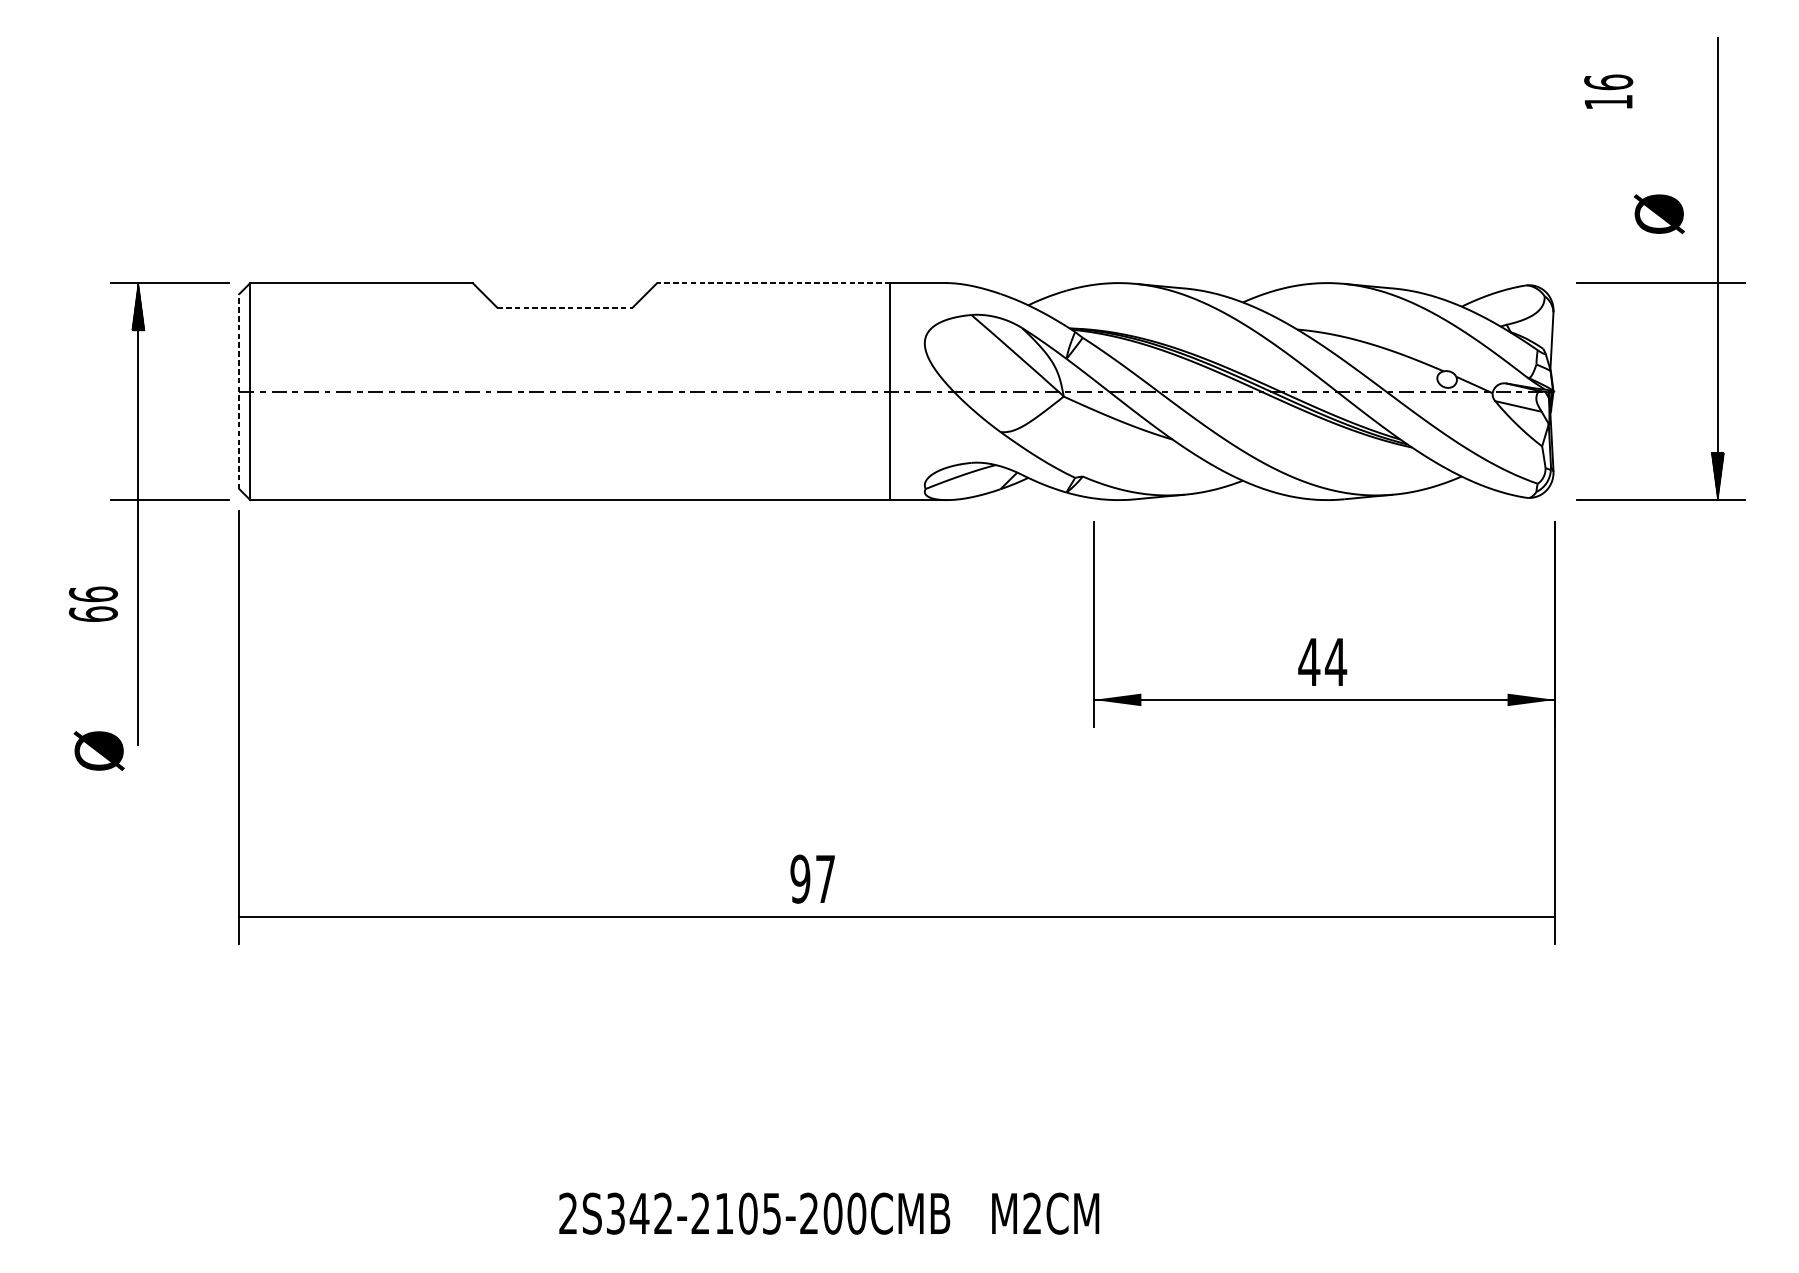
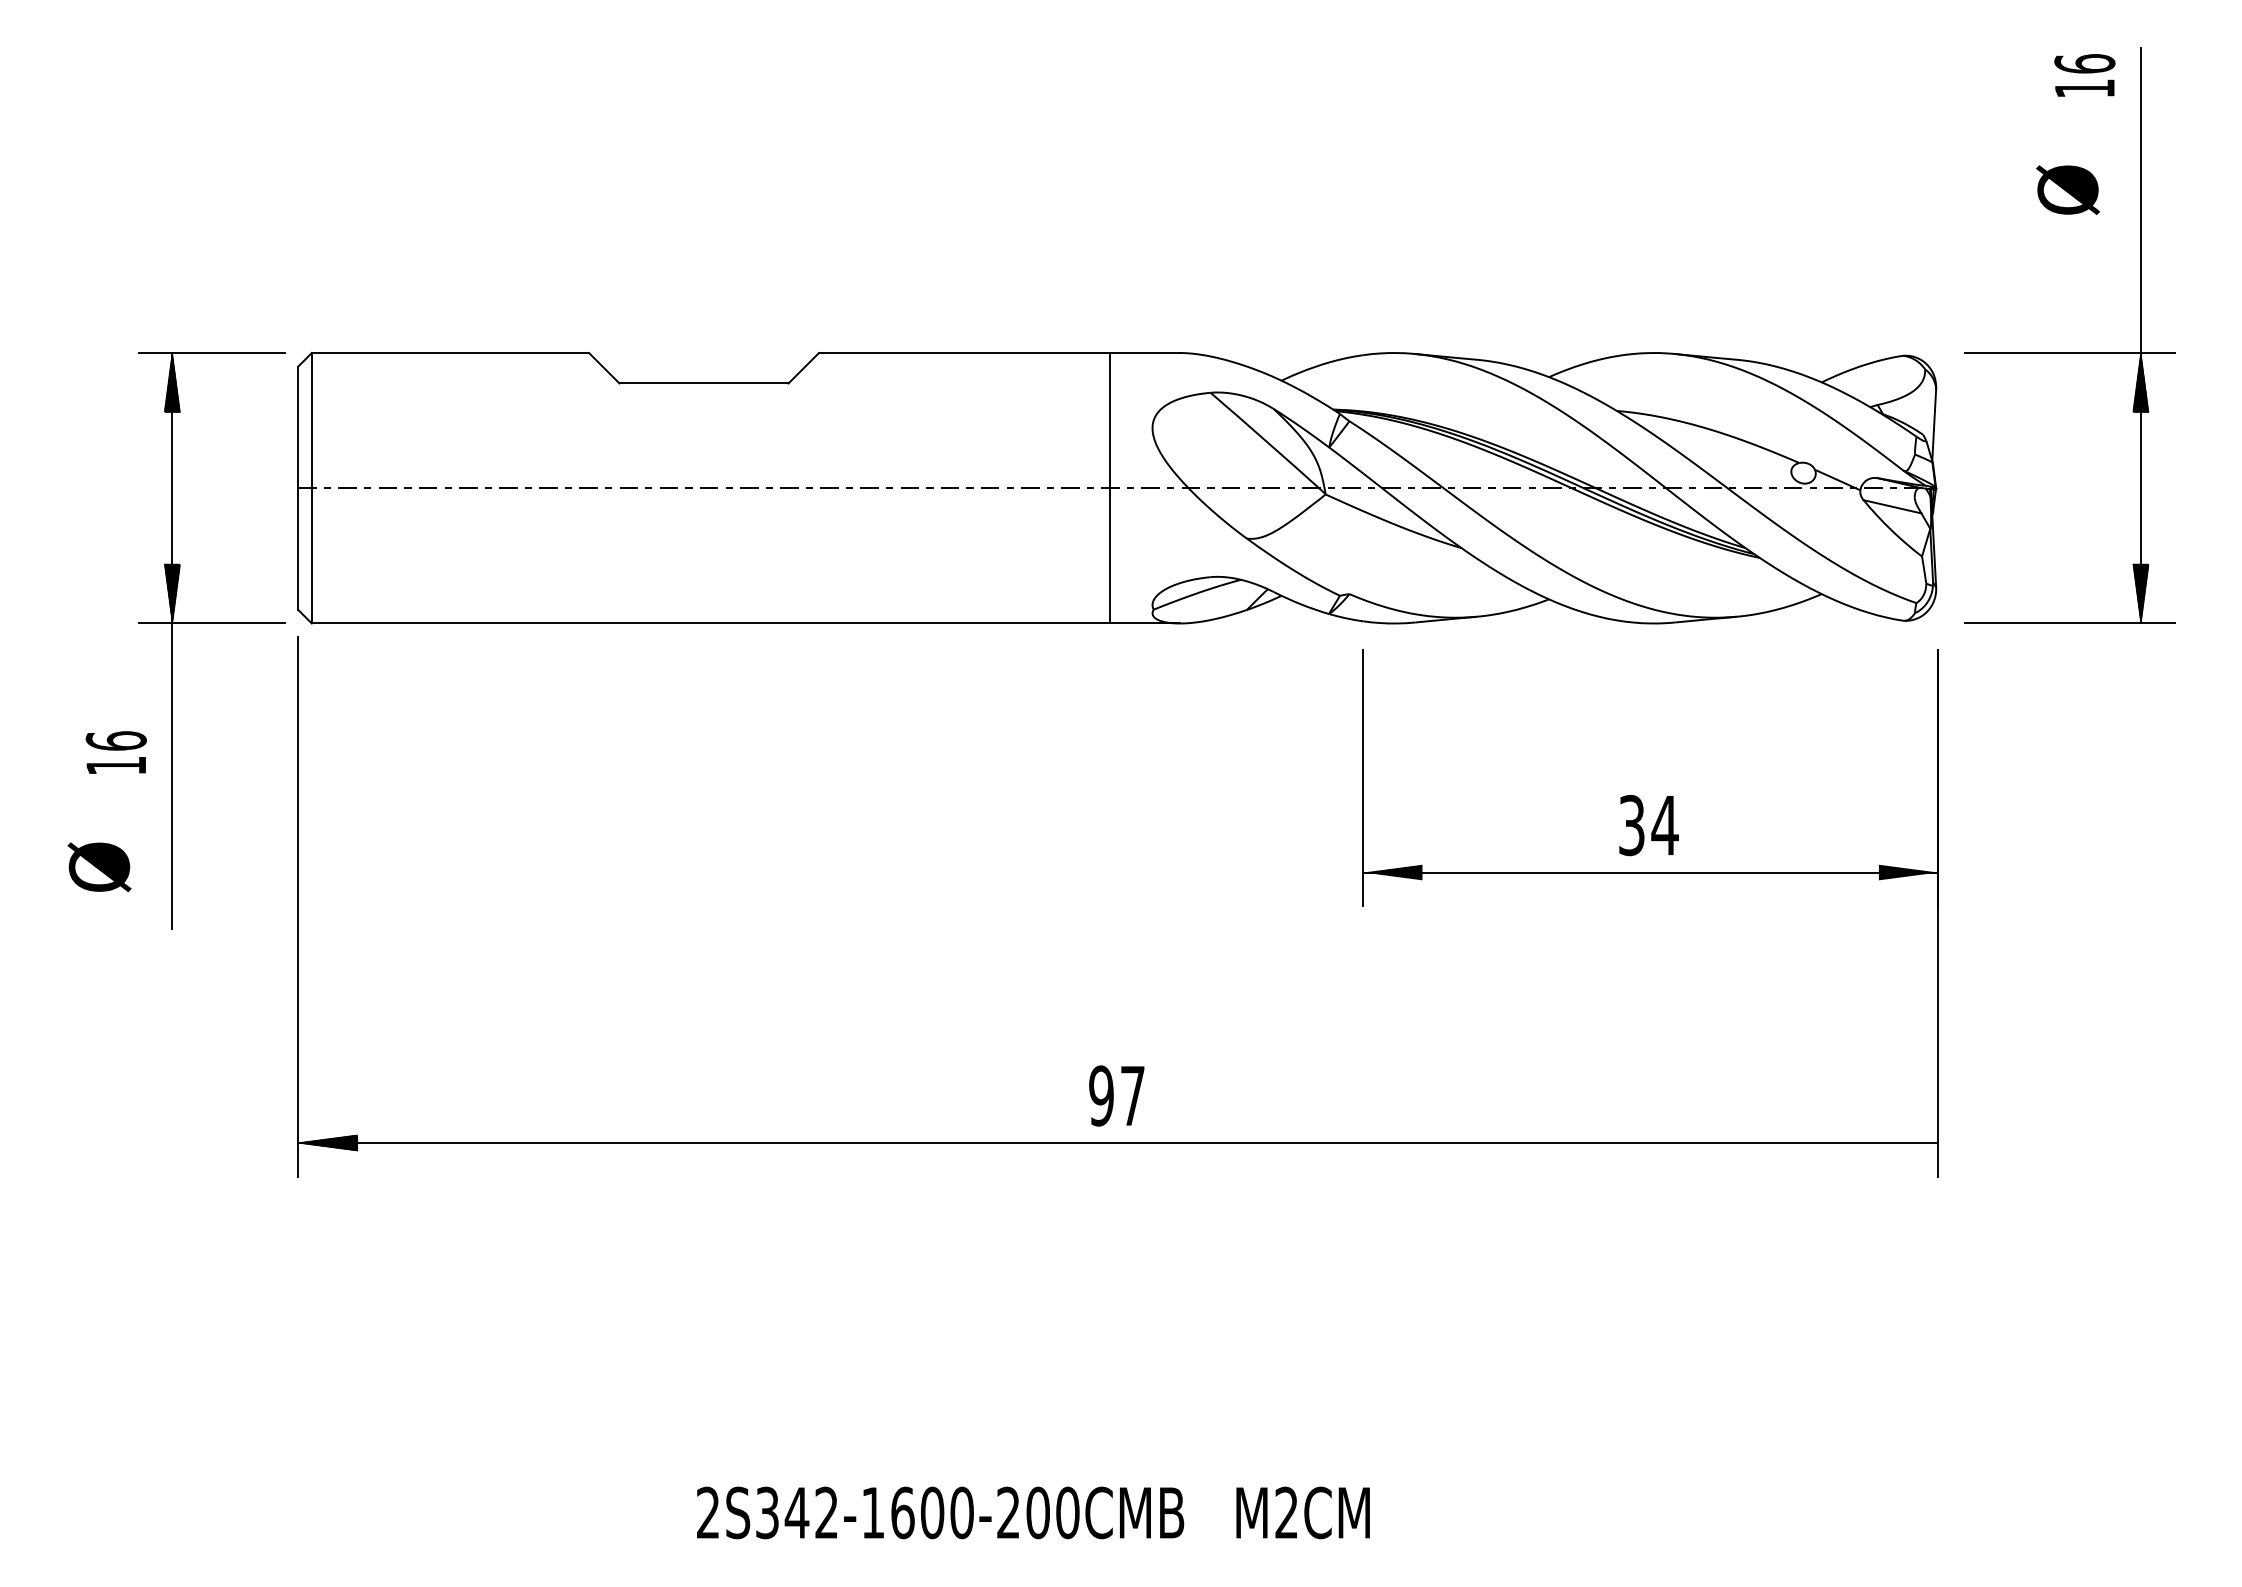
text: (1608, 91) -> (2084, 75), moved
text: (1659, 213) -> (2068, 189), moved
line: (773, 283) -> (963, 353), dashed -> solid
hatch: (1717, 306) -> (2140, 382), added
line: (565, 307) -> (704, 383), dashed -> solid
line: (239, 391) -> (298, 488), dashed -> solid
hatch: (138, 476) -> (172, 593), added
text: (92, 614) -> (115, 765), 66 -> 16
text: (1309, 662) -> (1631, 825), 44 -> 34
text: (99, 751) -> (99, 867), moved
text: (812, 878) -> (1116, 1095), moved
hatch: (262, 916) -> (327, 1142), added
text: (736, 1213) -> (917, 1512), 2S342-2105-200CMB -> 2S342-1600-200CMB

